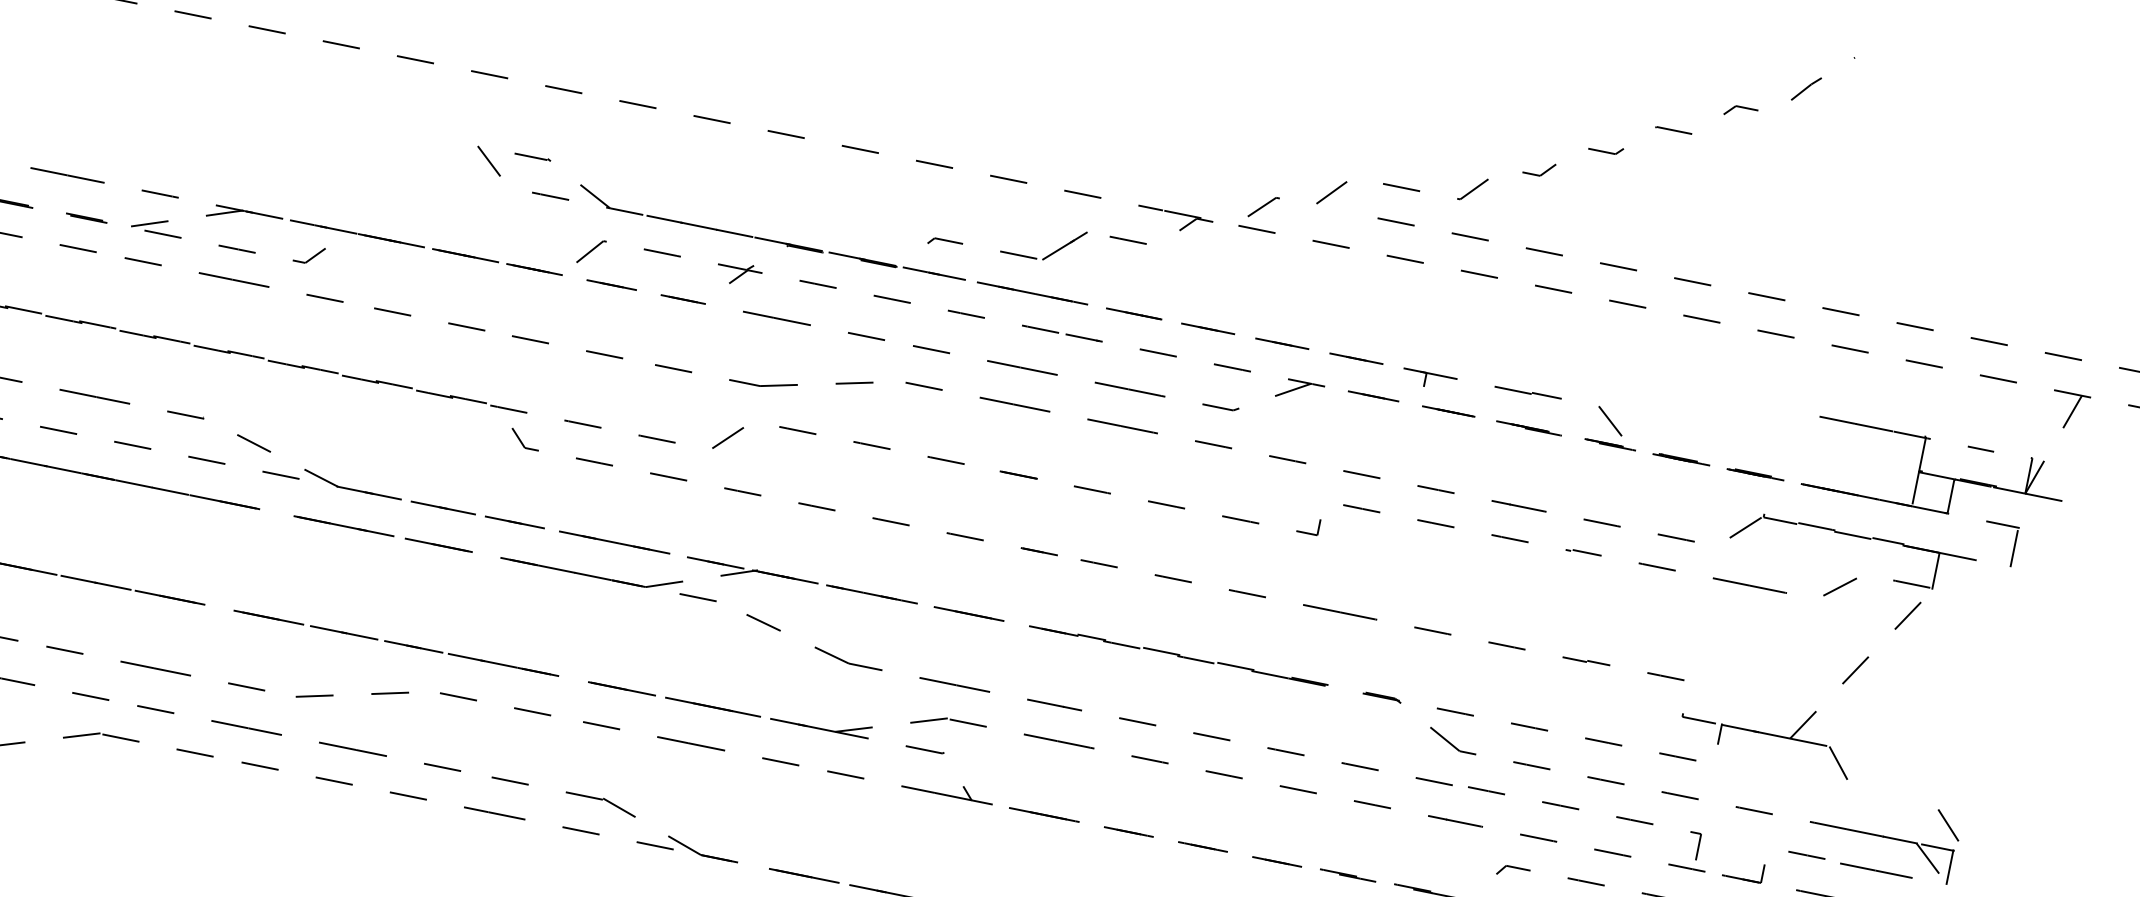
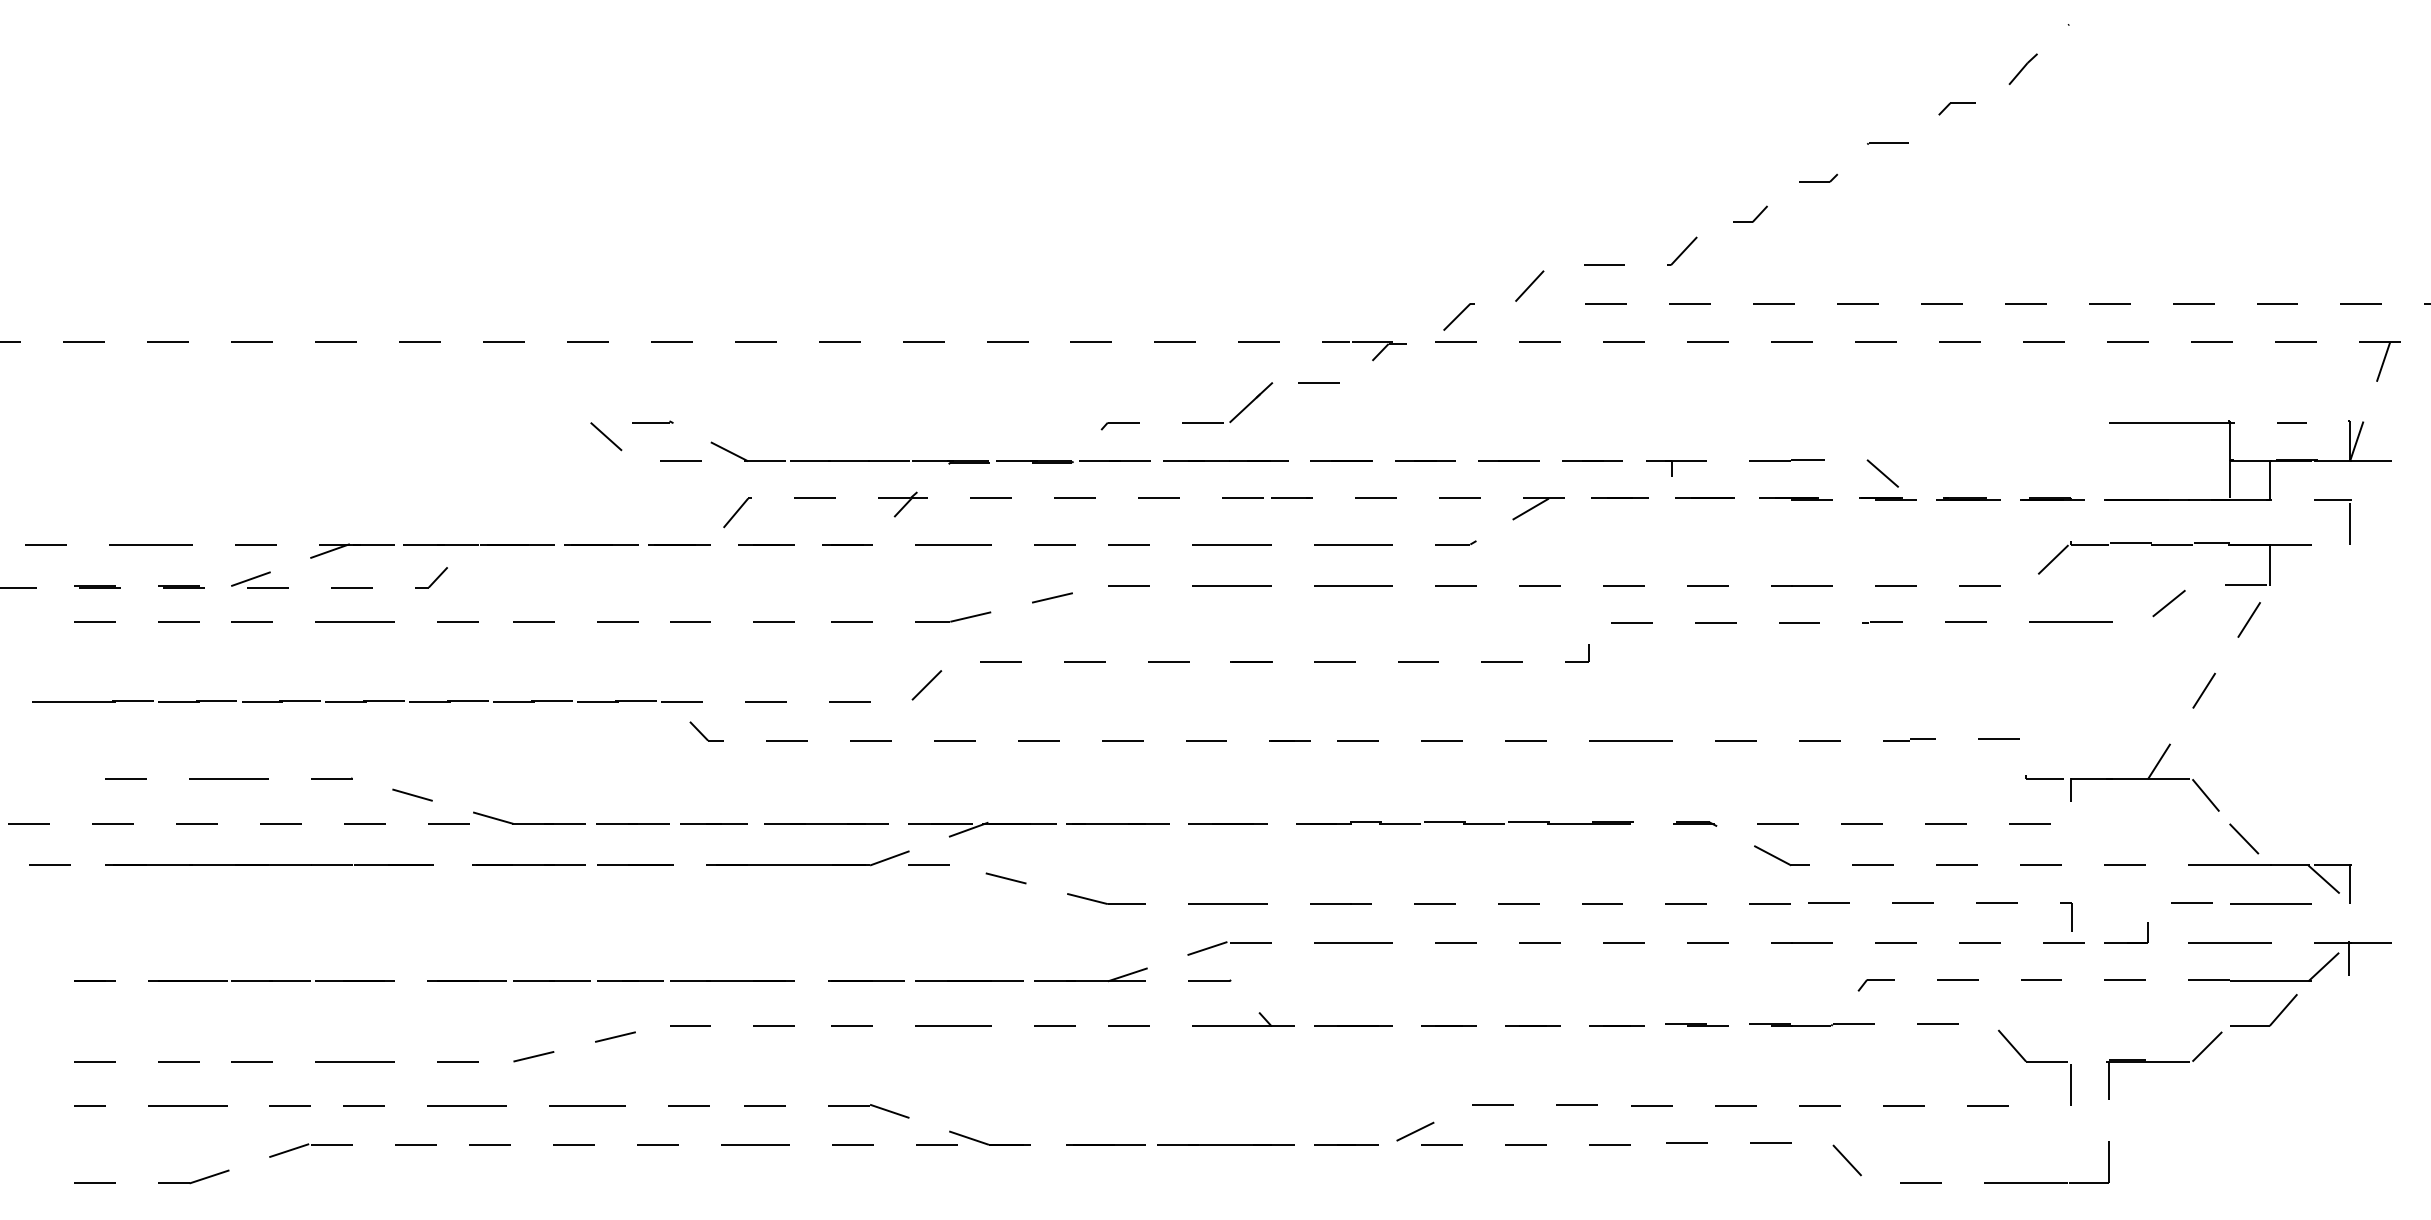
line: (1948, 825) -> (2244, 838), moved

